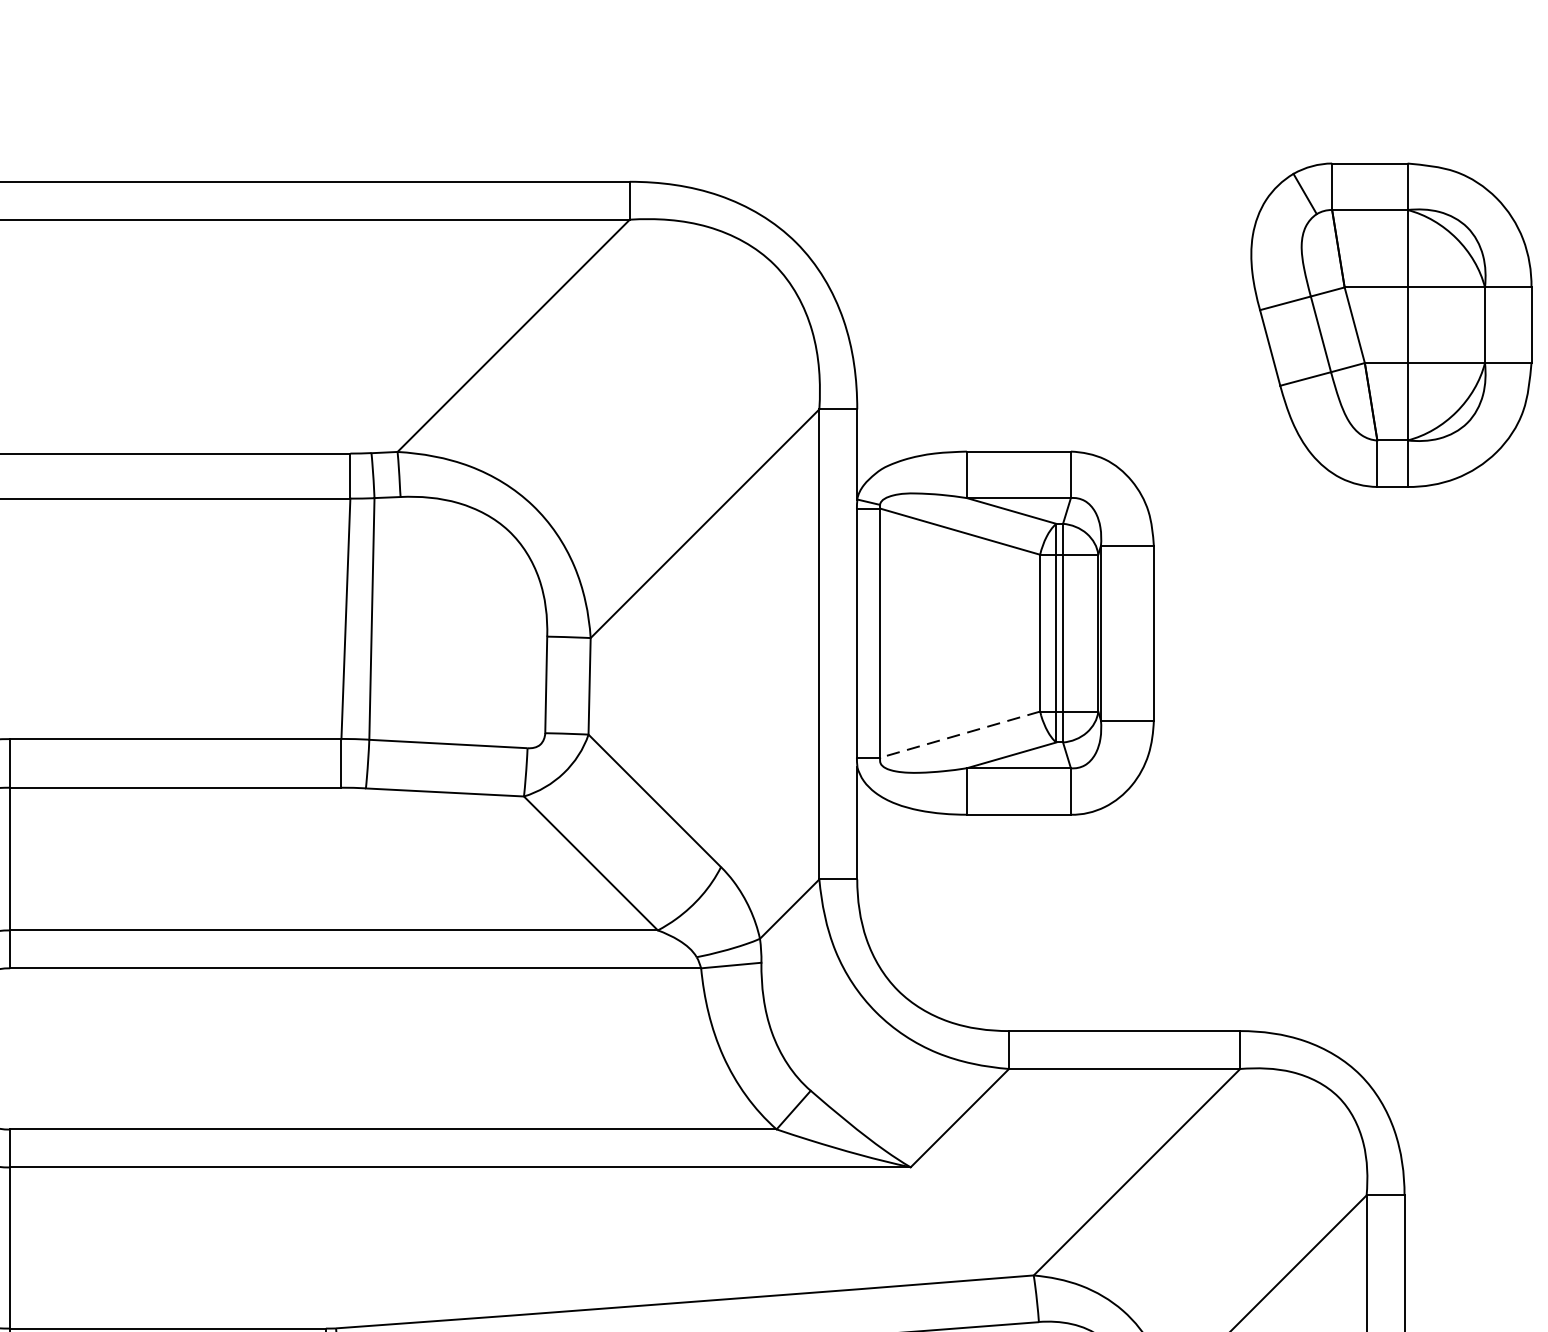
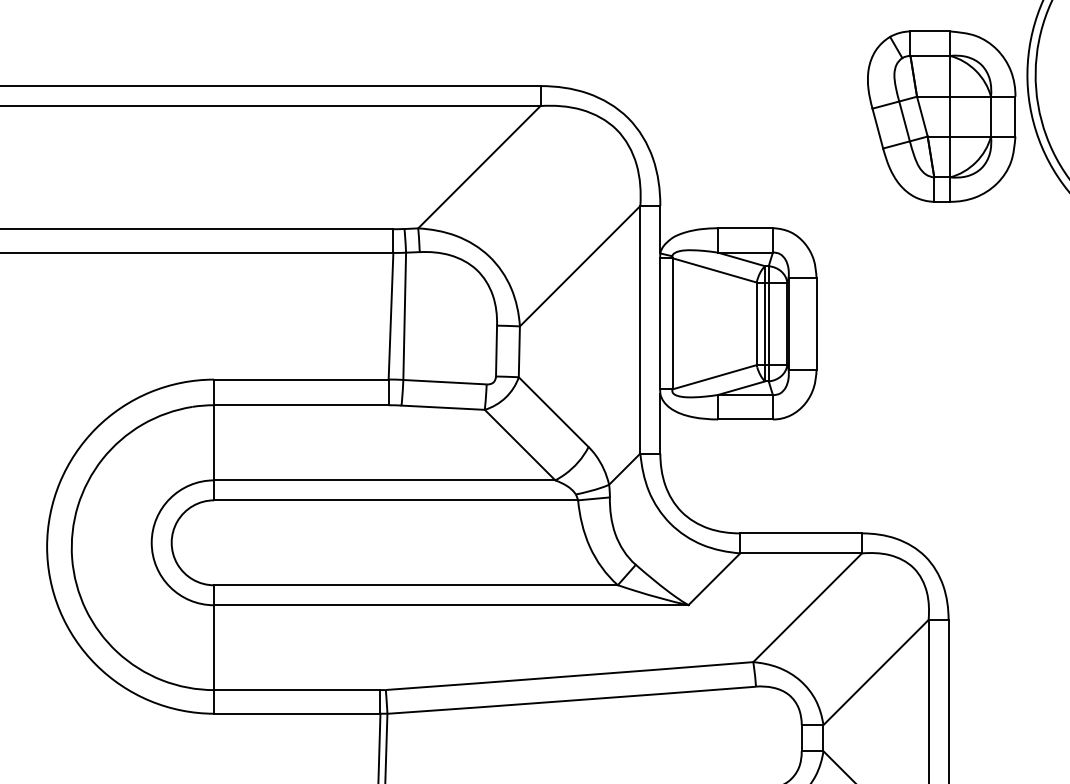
part: (1391, 324) -> (941, 116), moved
line: (960, 735) -> (714, 377), dashed -> solid

